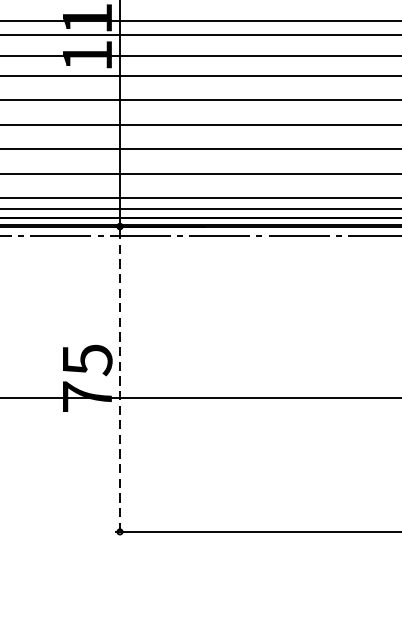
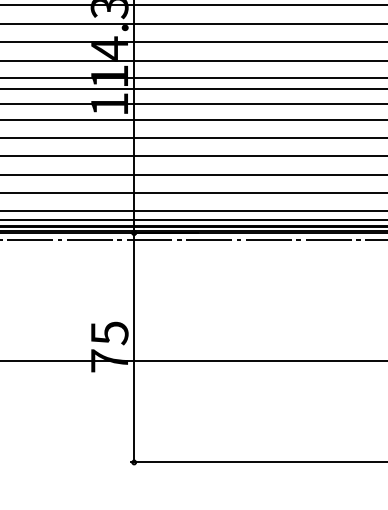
line: (120, 378) -> (134, 347), dashed -> solid

